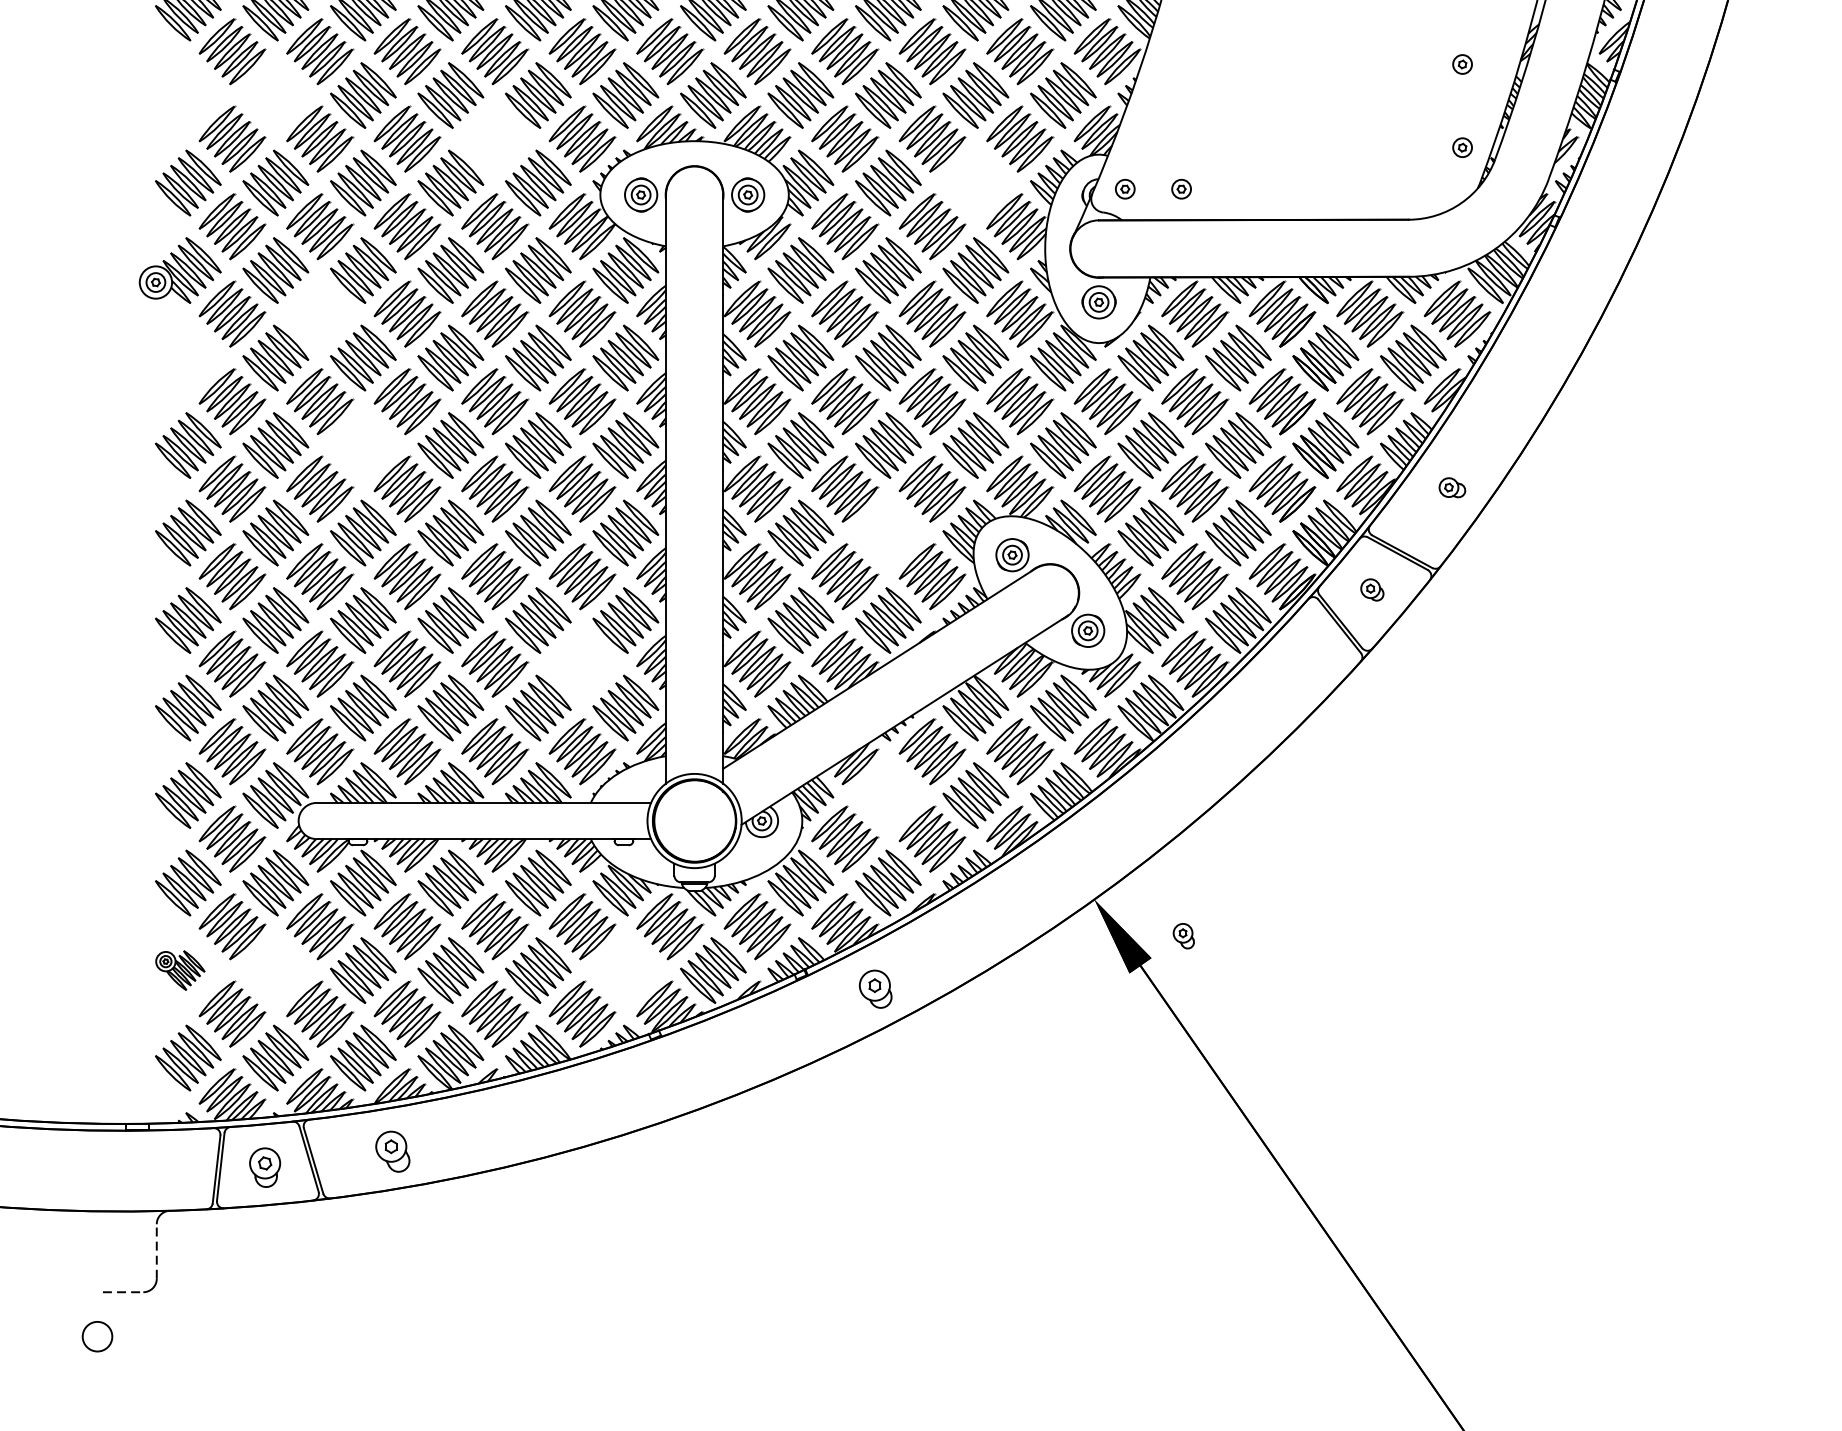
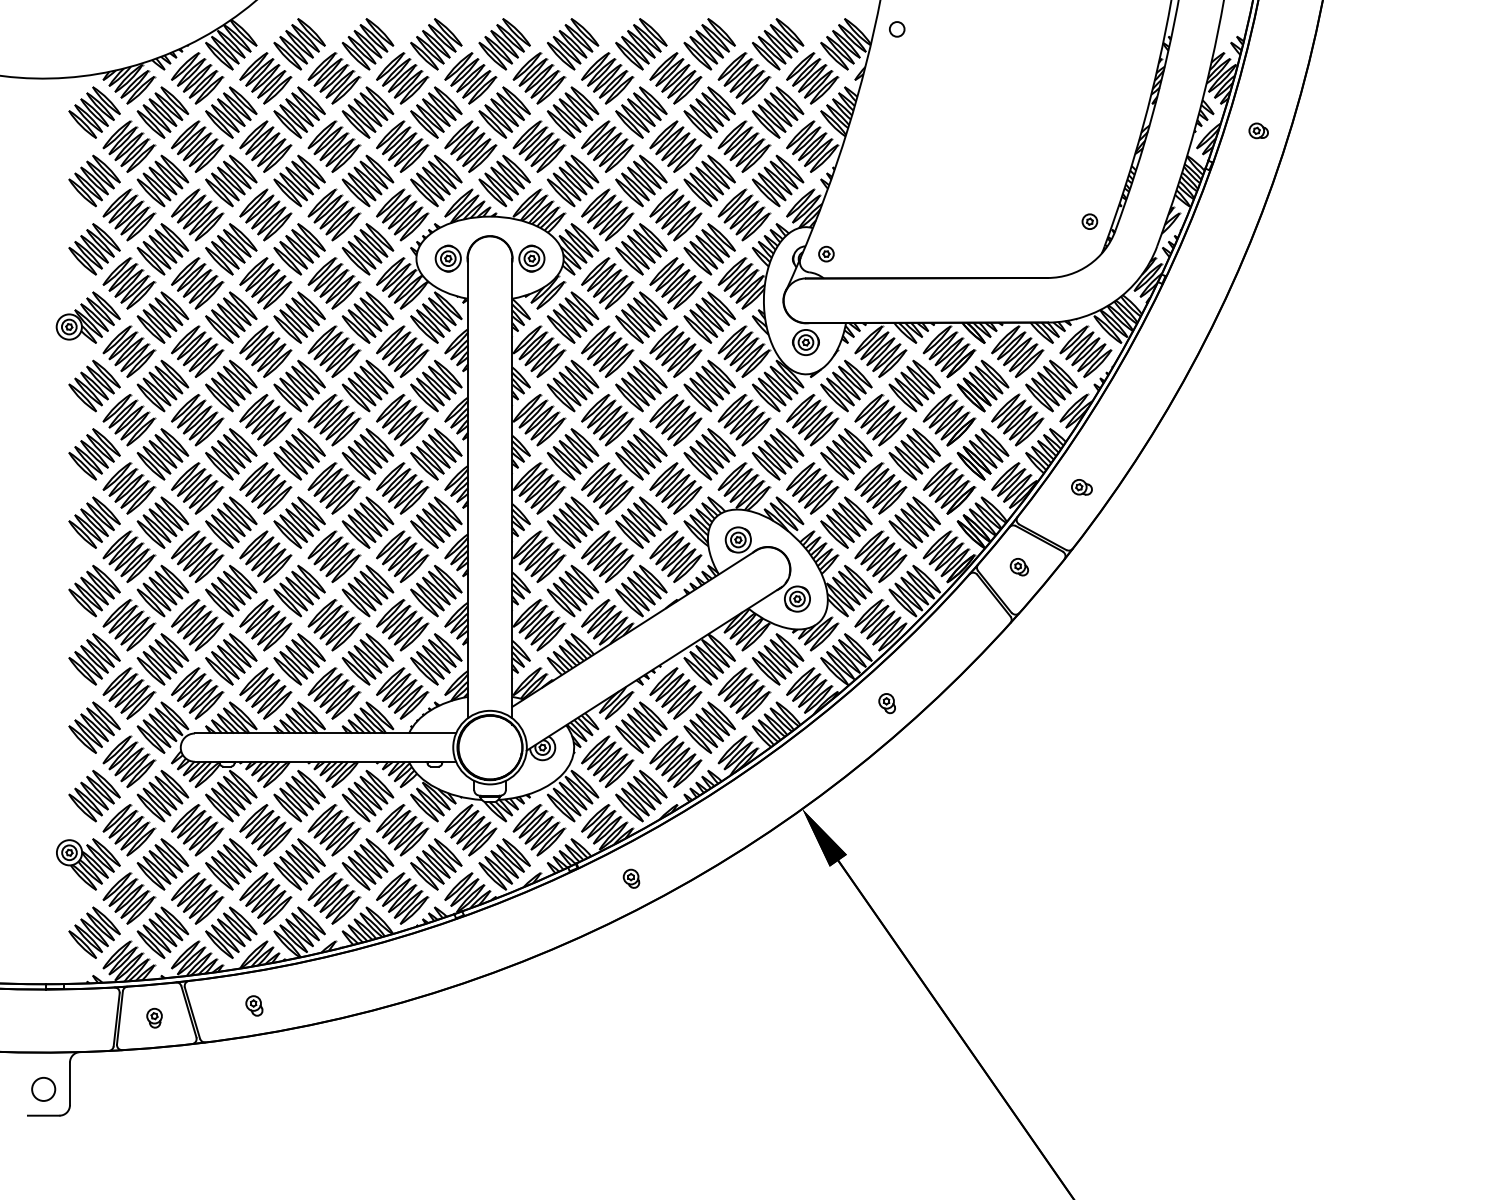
part: (1678, 30) -> (1258, 130), added
part: (1462, 64) -> (1089, 156), removed
part: (188, 94) -> (94, 180), added
part: (275, 94) -> (162, 180), added
part: (495, 138) -> (334, 214), added
part: (975, 183) -> (709, 249), added
part: (1181, 188) -> (870, 253), removed
part: (320, 313) -> (197, 351), added
part: (188, 357) -> (94, 385), added
part: (363, 445) -> (231, 454), added
part: (888, 532) -> (641, 522), added
part: (582, 664) -> (402, 625), added
part: (888, 795) -> (641, 727), added
part: (1182, 936) -> (886, 703), moved
part: (180, 970) -> (88, 864), size x1.67
part: (275, 970) -> (162, 864), added
part: (626, 970) -> (436, 864), added
part: (875, 988) -> (631, 878), size x0.62
part: (393, 1151) -> (254, 1005), size x0.62
part: (264, 1166) -> (154, 1017), size x0.62
line: (156, 1251) -> (69, 1083), dashed -> solid
line: (122, 1292) -> (43, 1115), dashed -> solid
circle: (97, 1336) -> (43, 1089), moved

